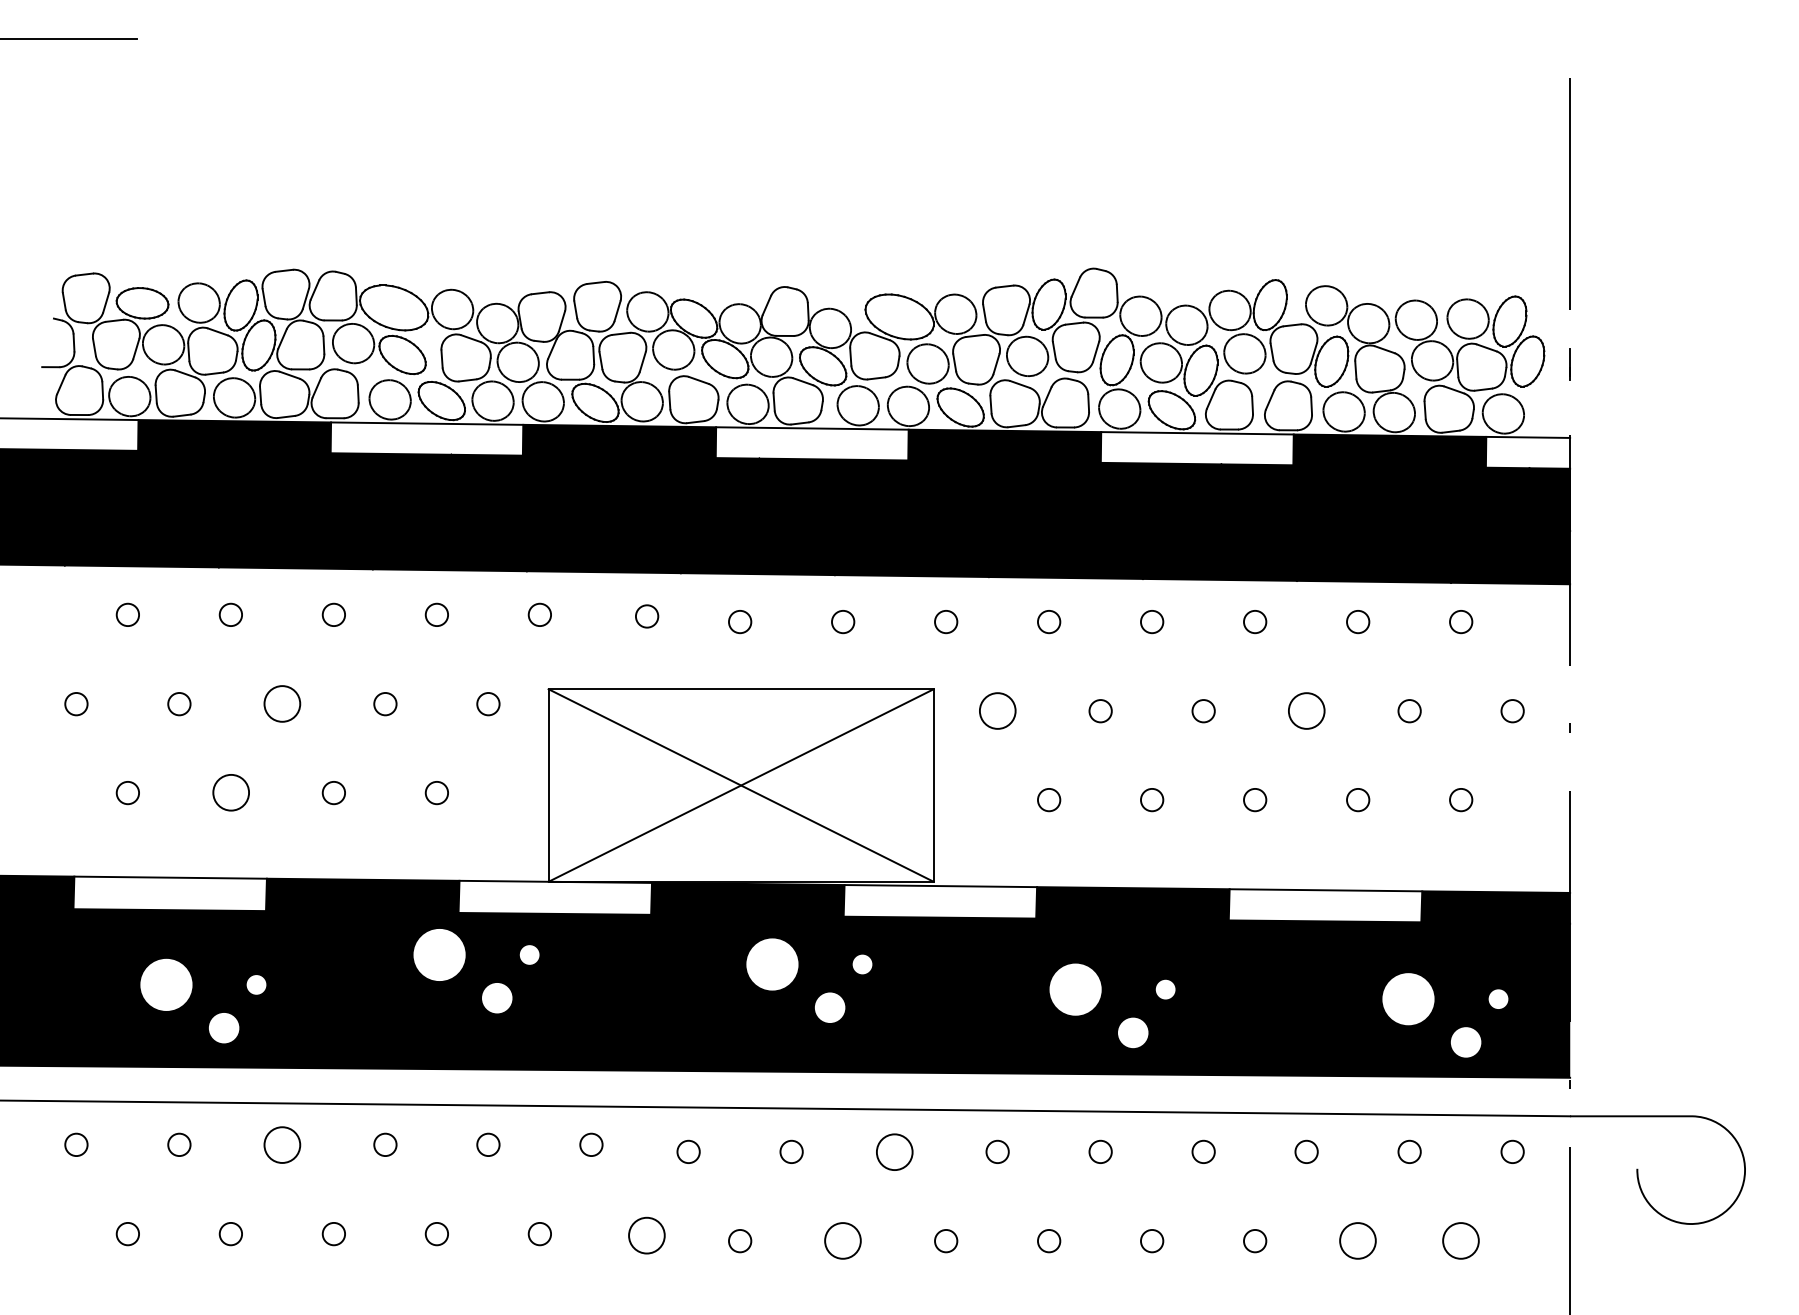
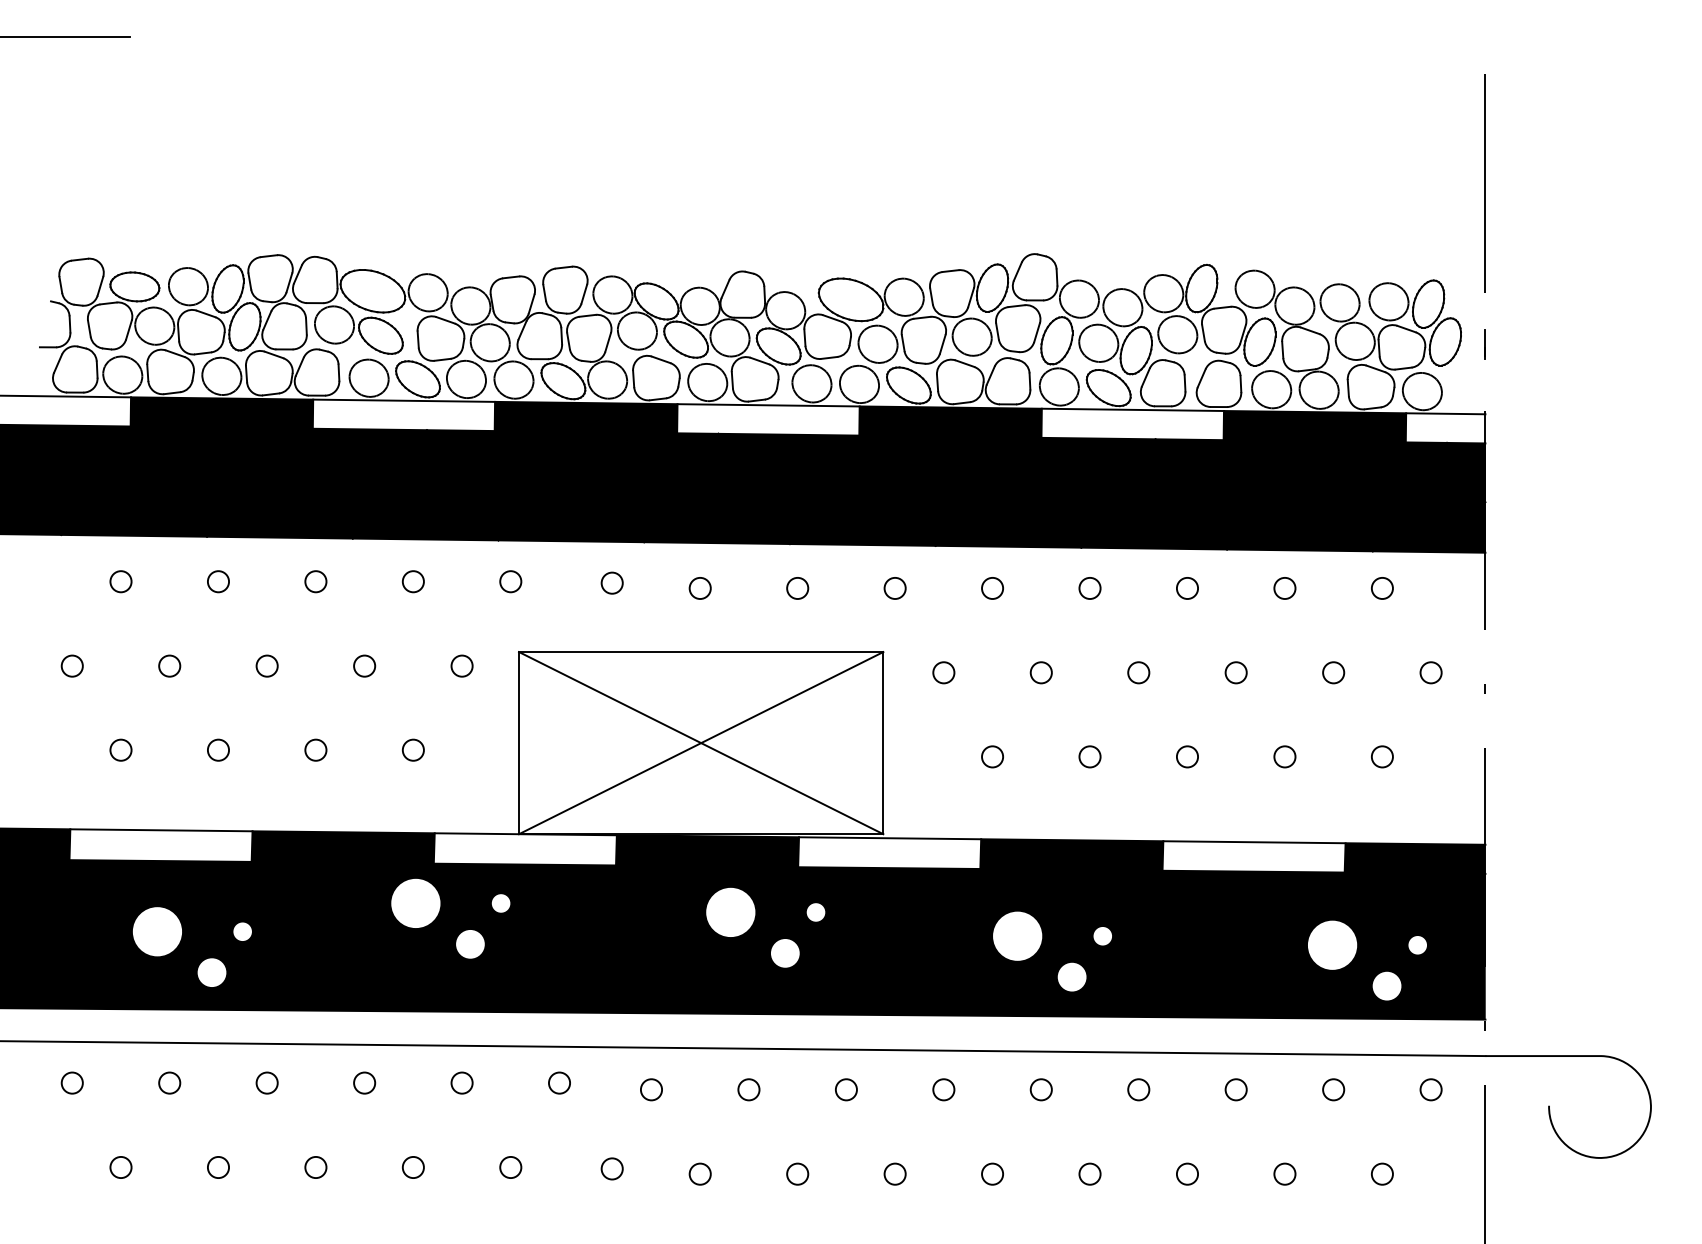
circle: (282, 704) -> (267, 666), size x0.62
circle: (997, 711) -> (943, 673), size x0.62
circle: (1306, 711) -> (1236, 673), size x0.62
circle: (230, 793) -> (218, 750), size x0.62
circle: (282, 1144) -> (267, 1082), size x0.62
circle: (894, 1151) -> (846, 1089), size x0.62
circle: (647, 1235) -> (612, 1168), size x0.62
circle: (843, 1241) -> (798, 1174), size x0.62
circle: (1358, 1241) -> (1285, 1174), size x0.62
circle: (1461, 1241) -> (1382, 1174), size x0.62

